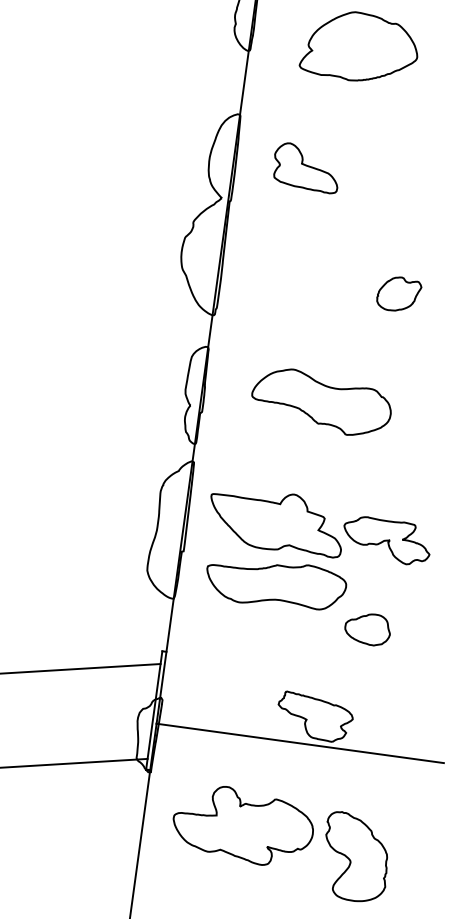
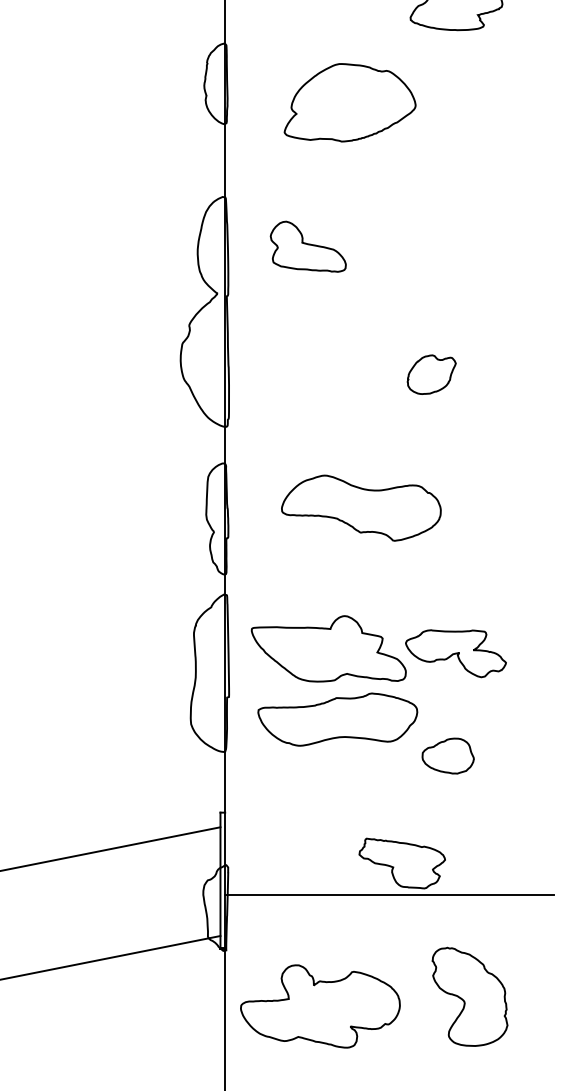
part: (243, 825) -> (320, 1006), moved
part: (355, 857) -> (469, 996), moved

